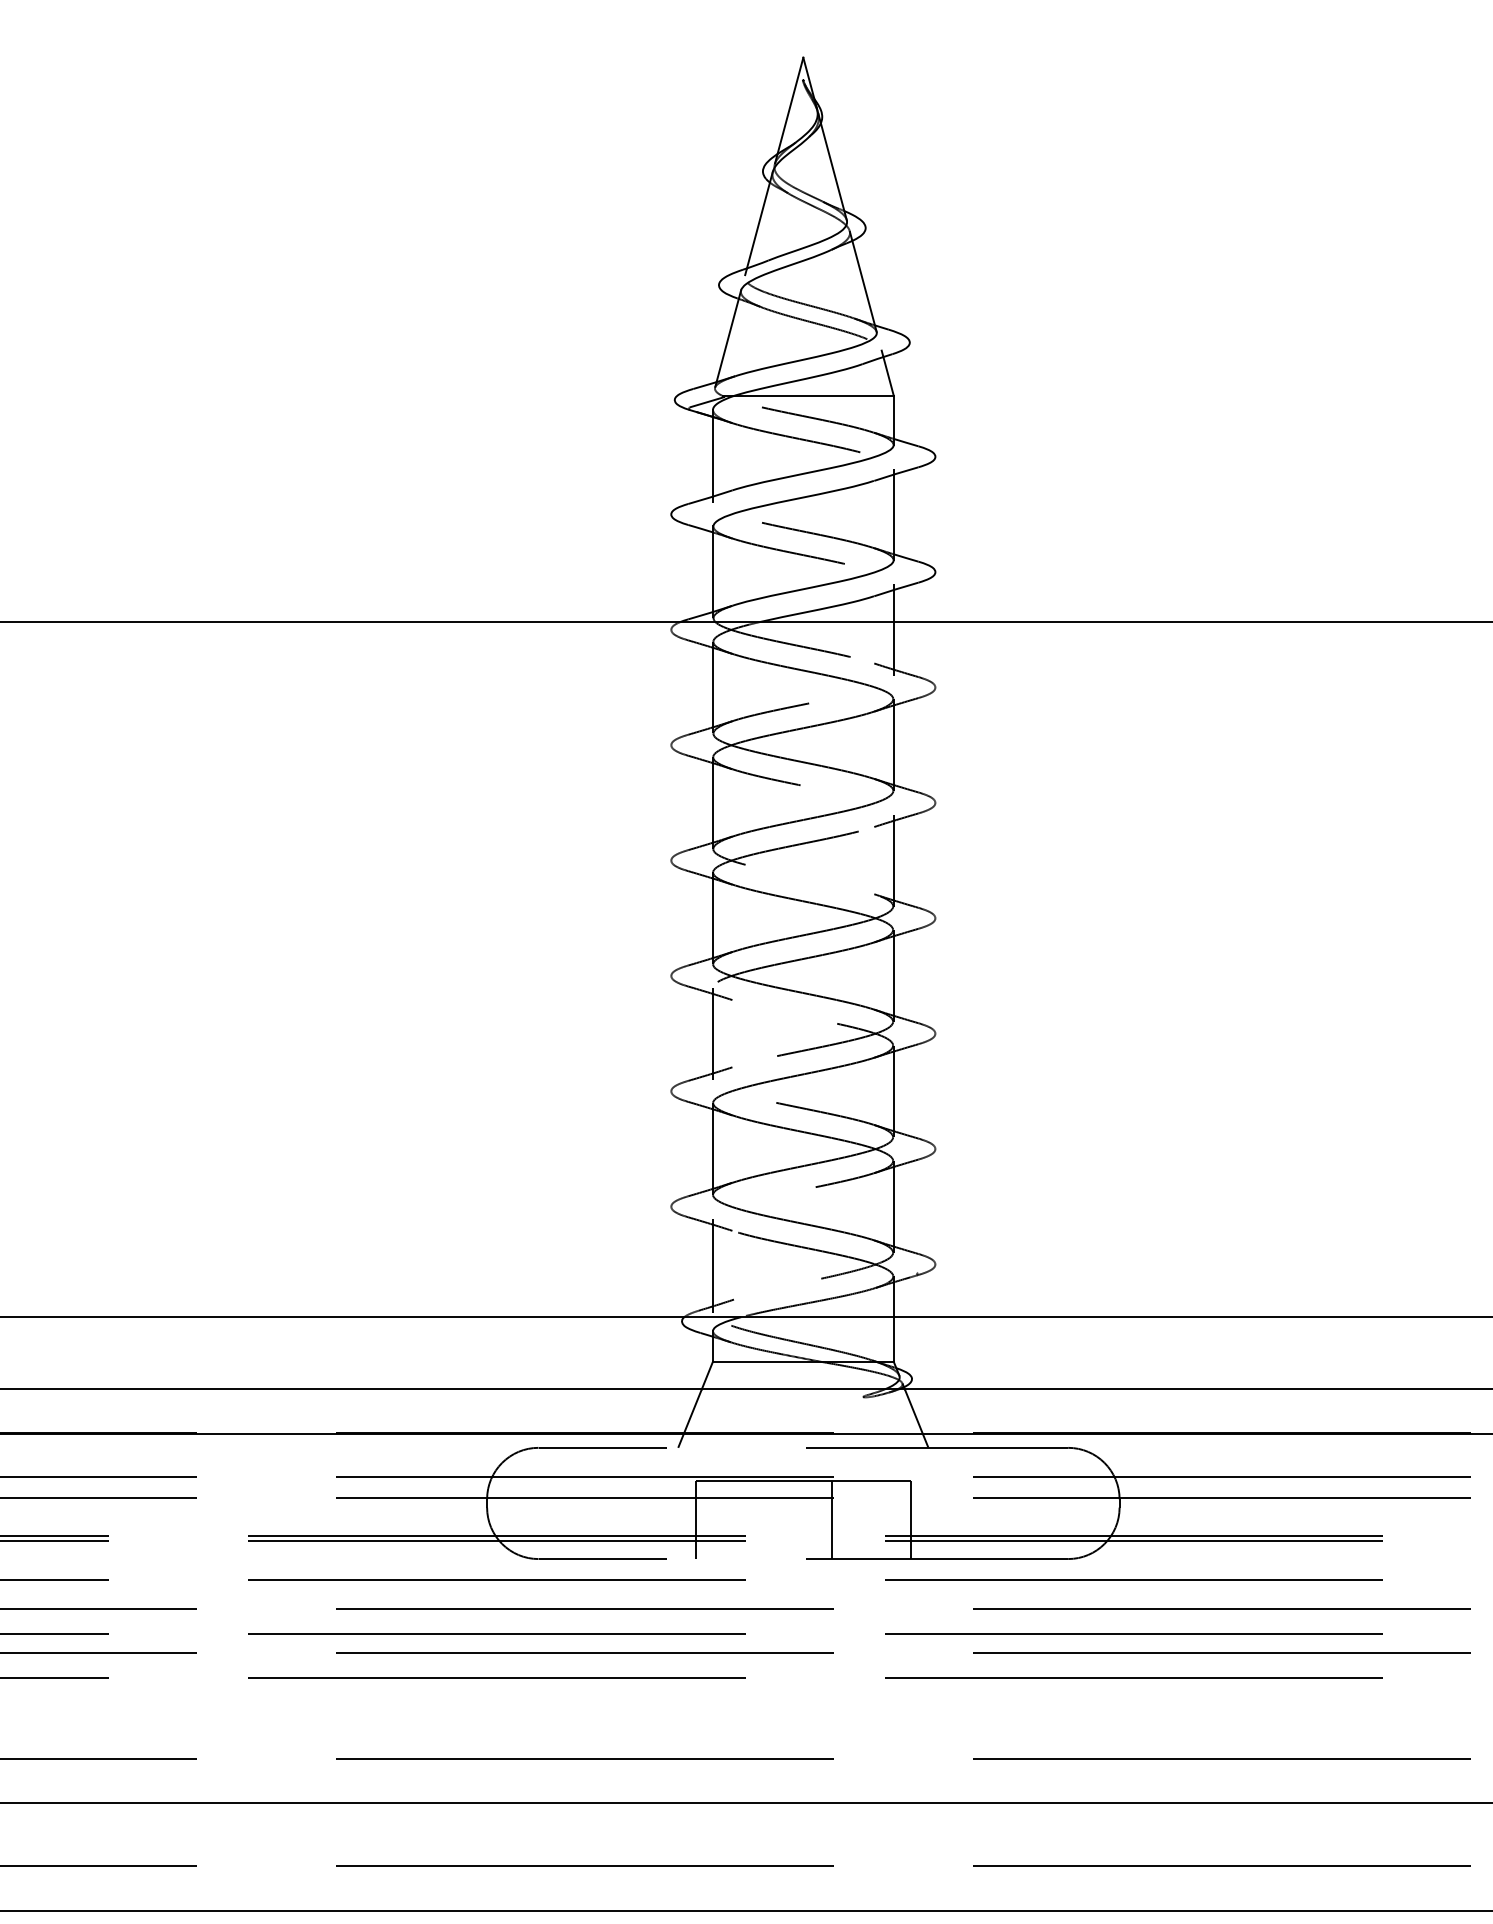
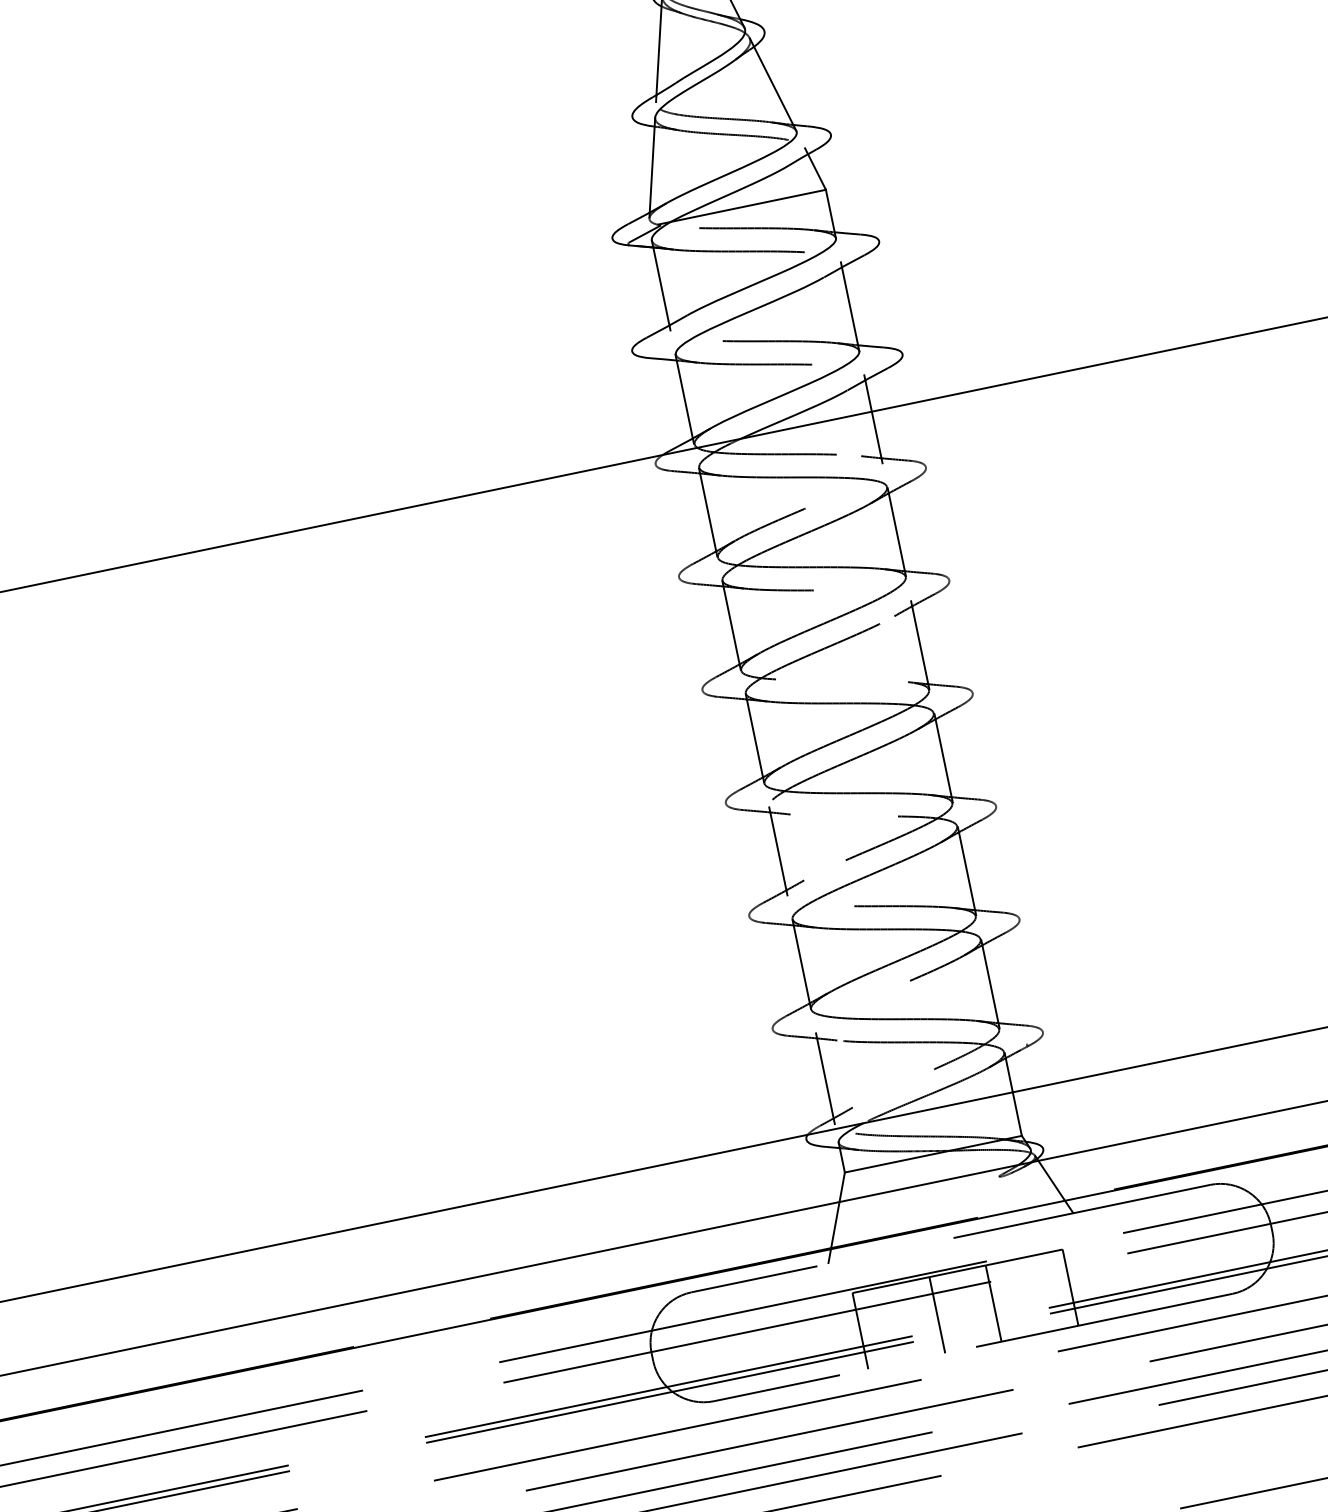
line: (774, 1520) -> (937, 1315), added

